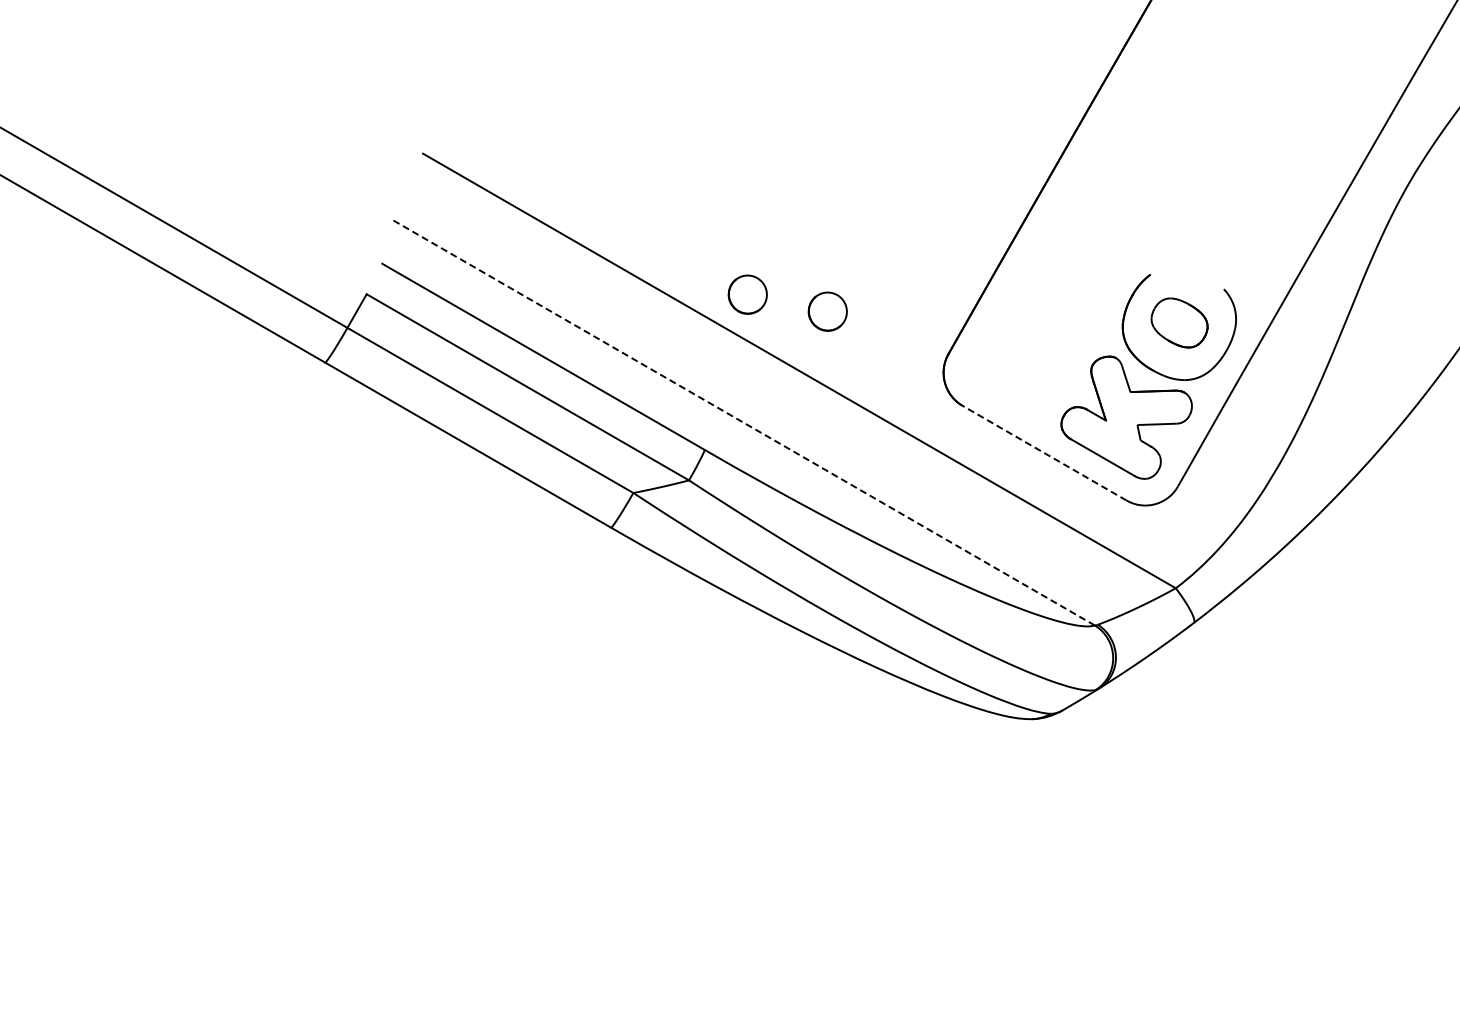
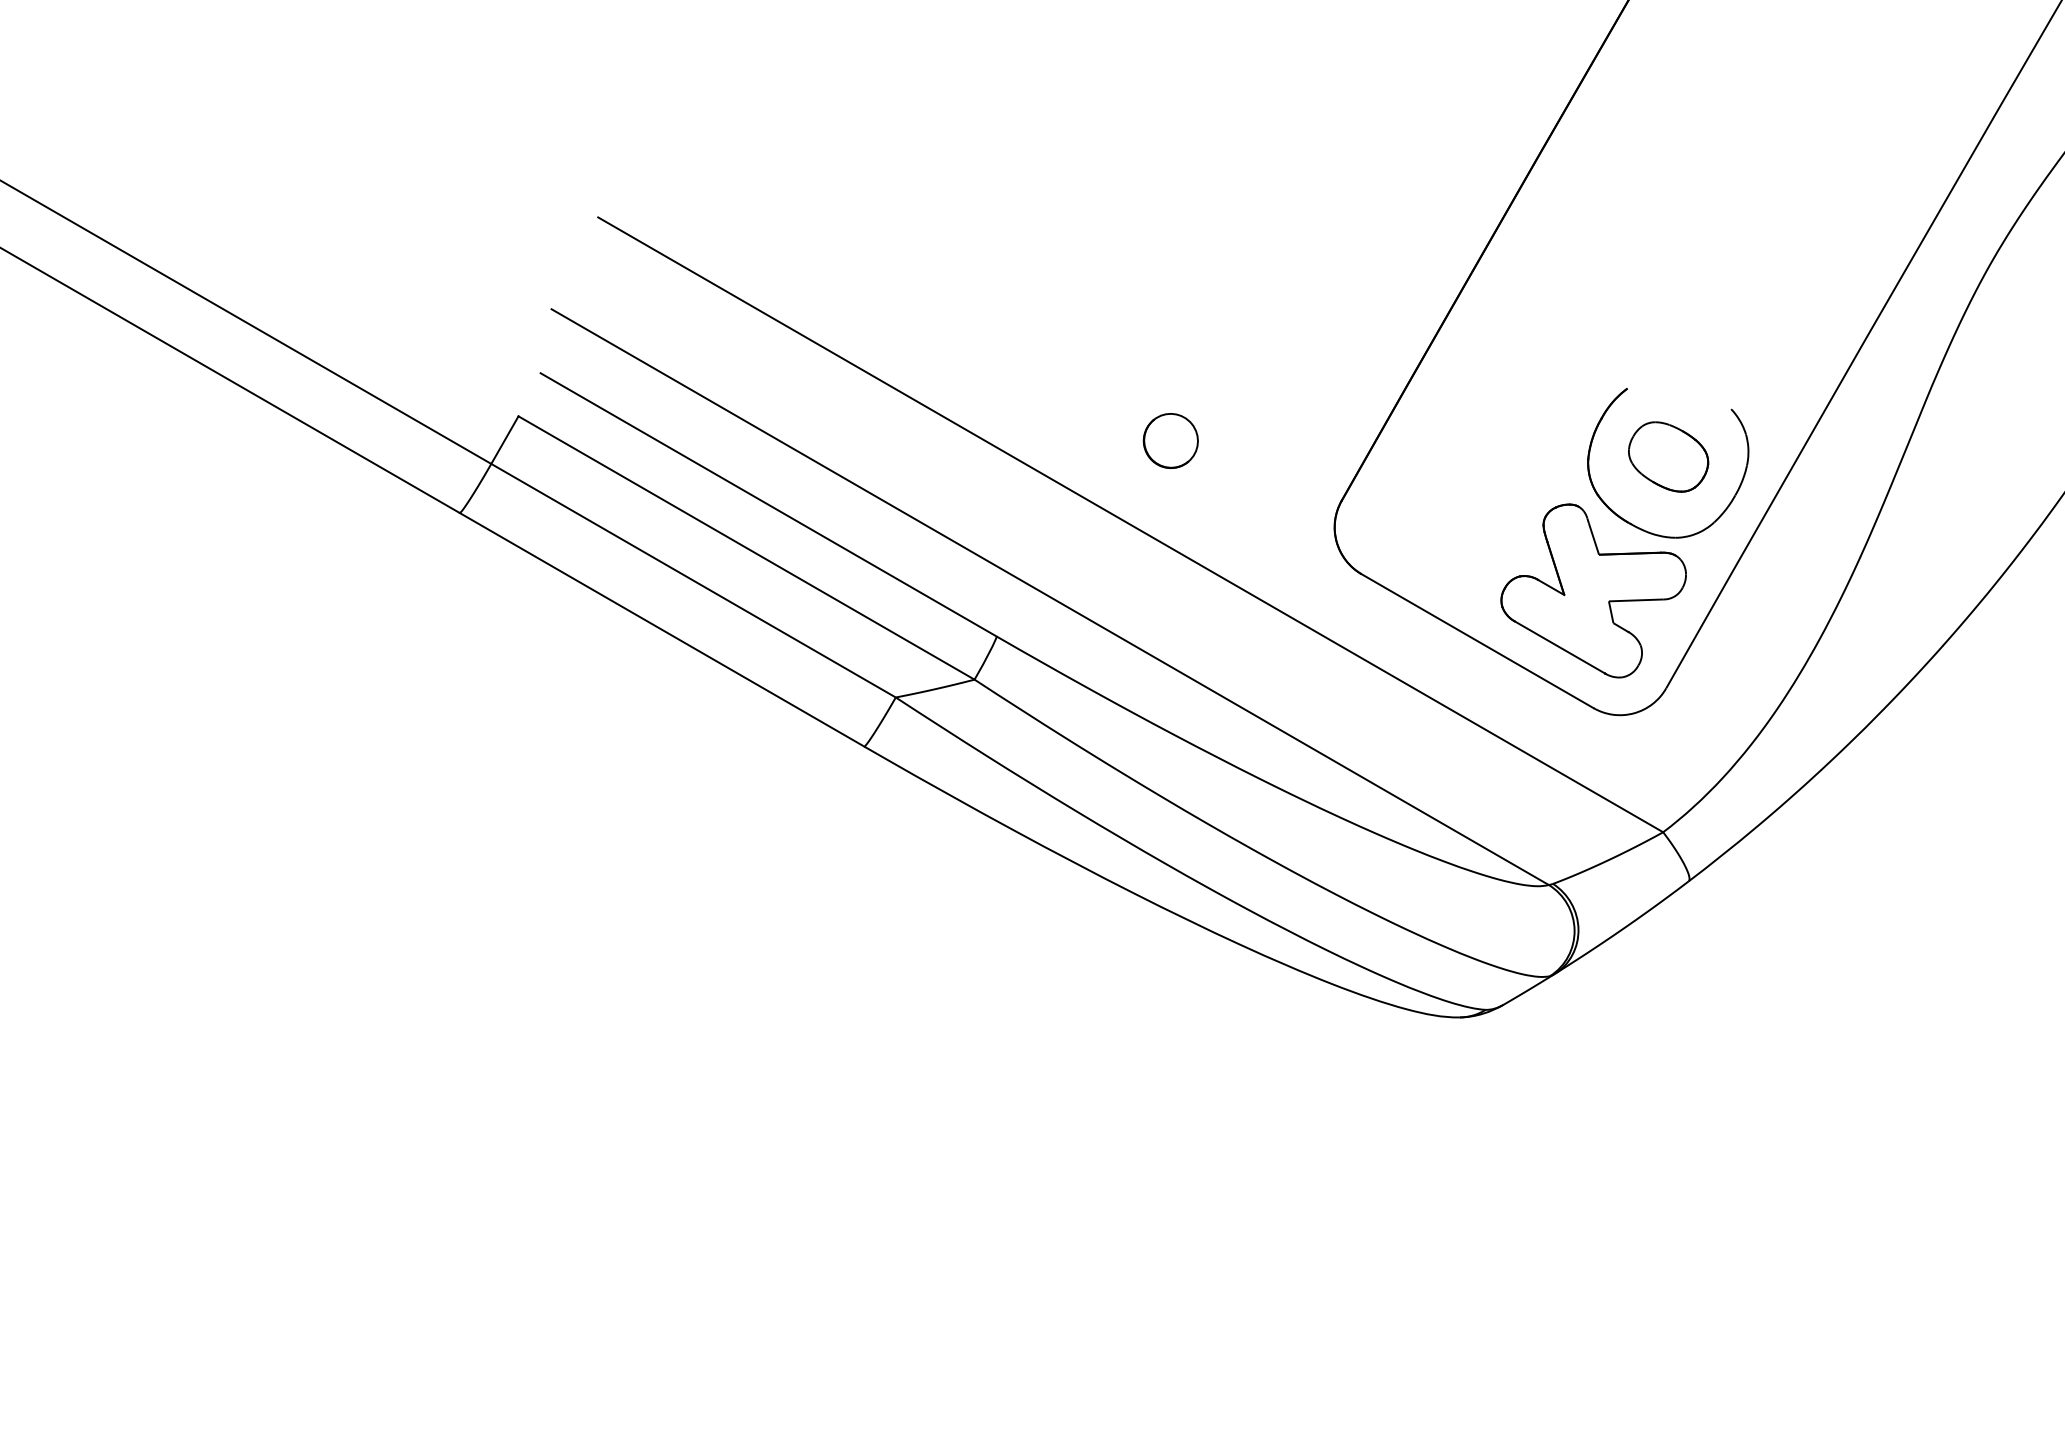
part: (747, 294) -> (1057, 416), removed
line: (742, 422) -> (1050, 597), dashed -> solid
line: (1044, 453) -> (1477, 641), dashed -> solid

